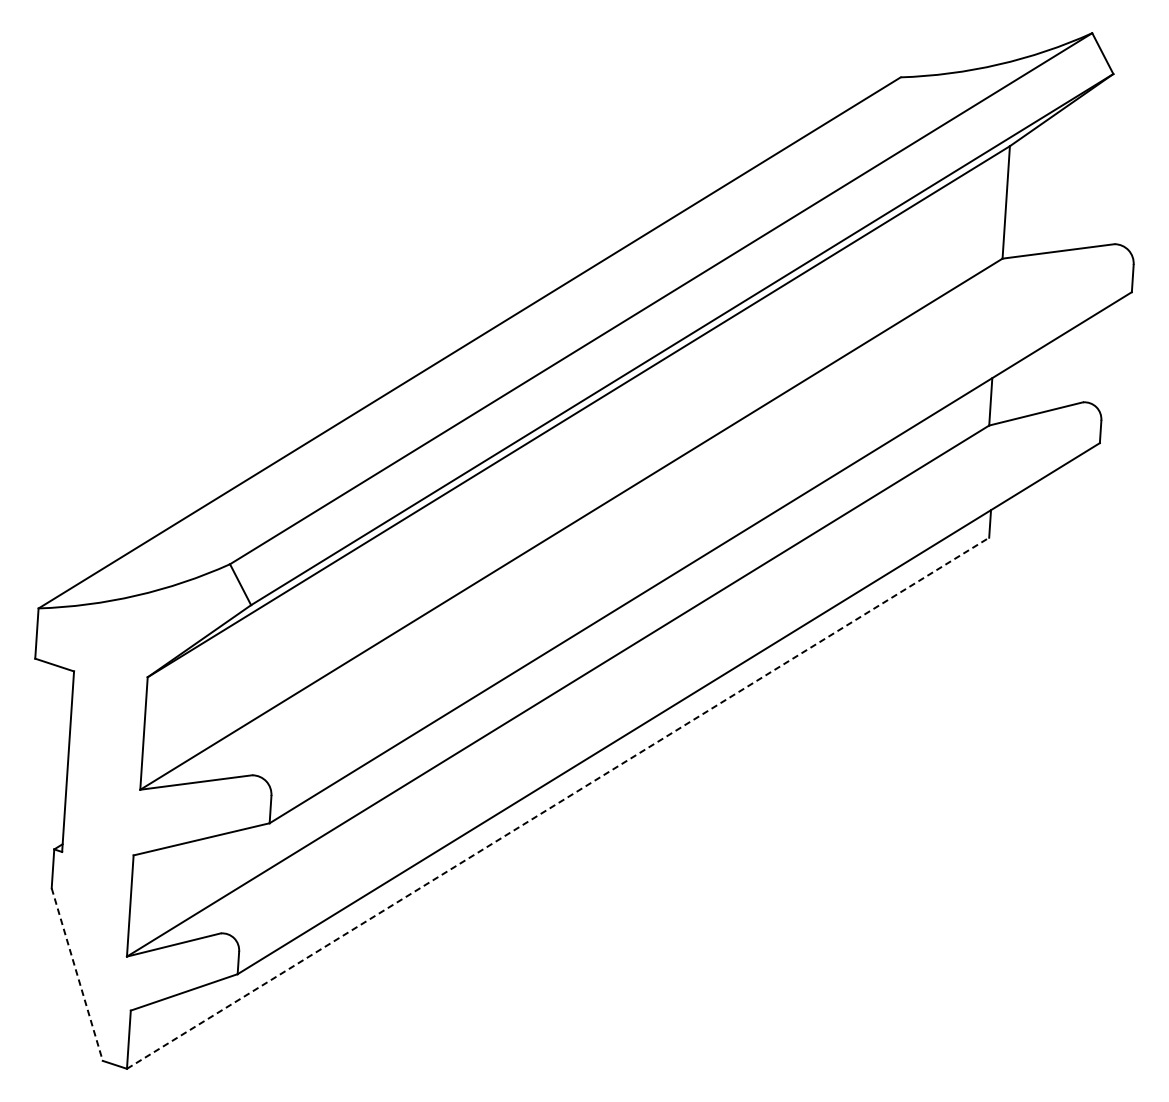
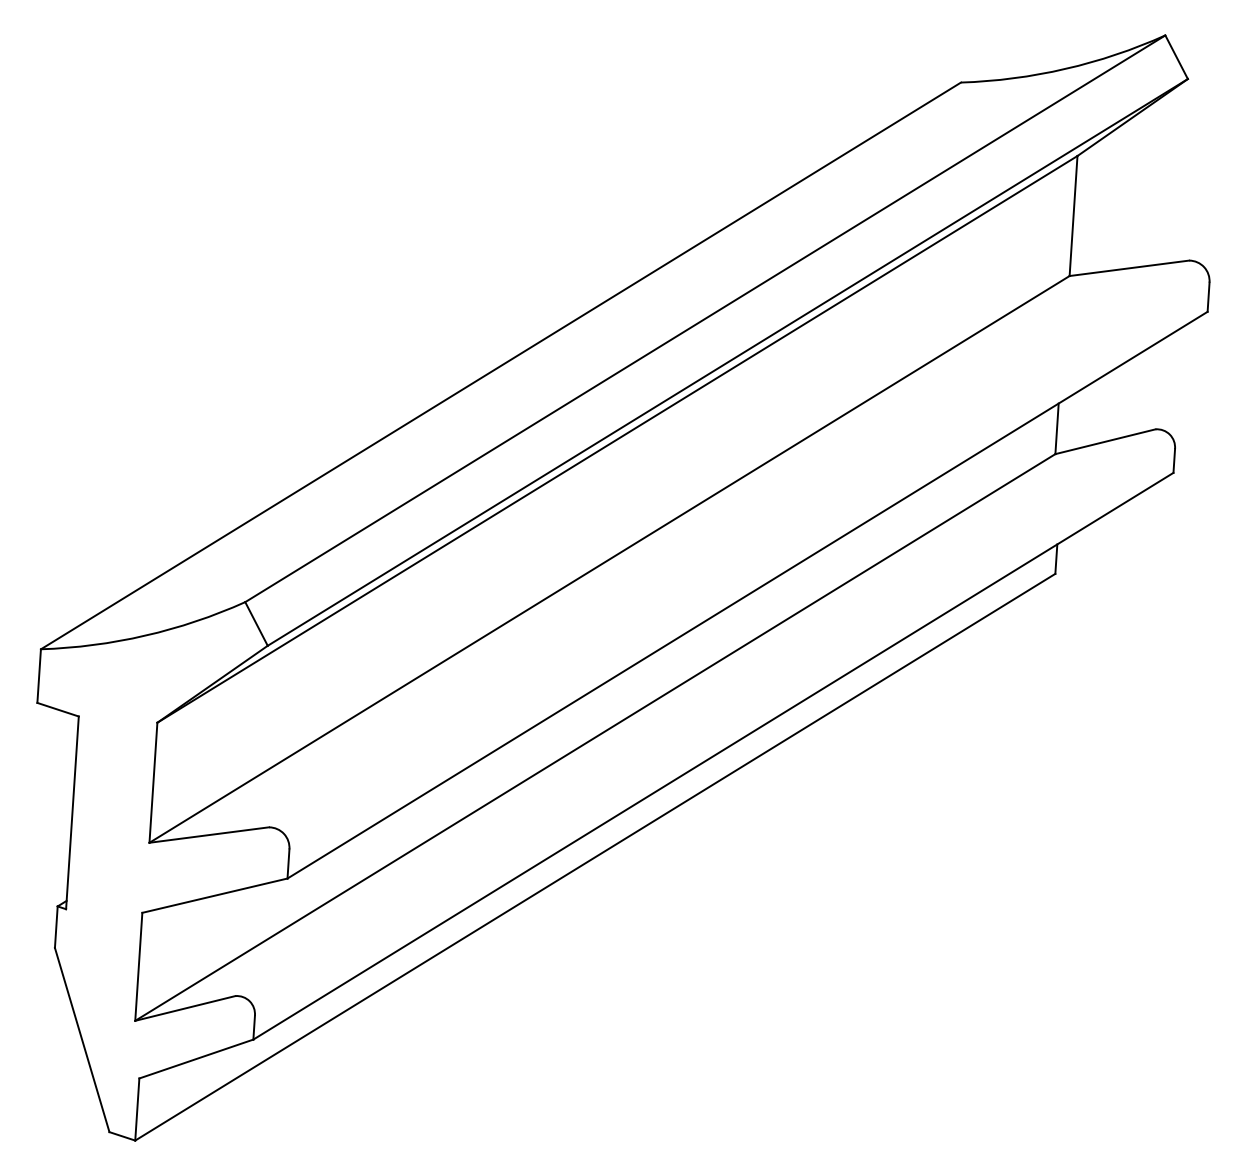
line: (558, 802) -> (595, 856), dashed -> solid
line: (77, 975) -> (82, 1040), dashed -> solid

